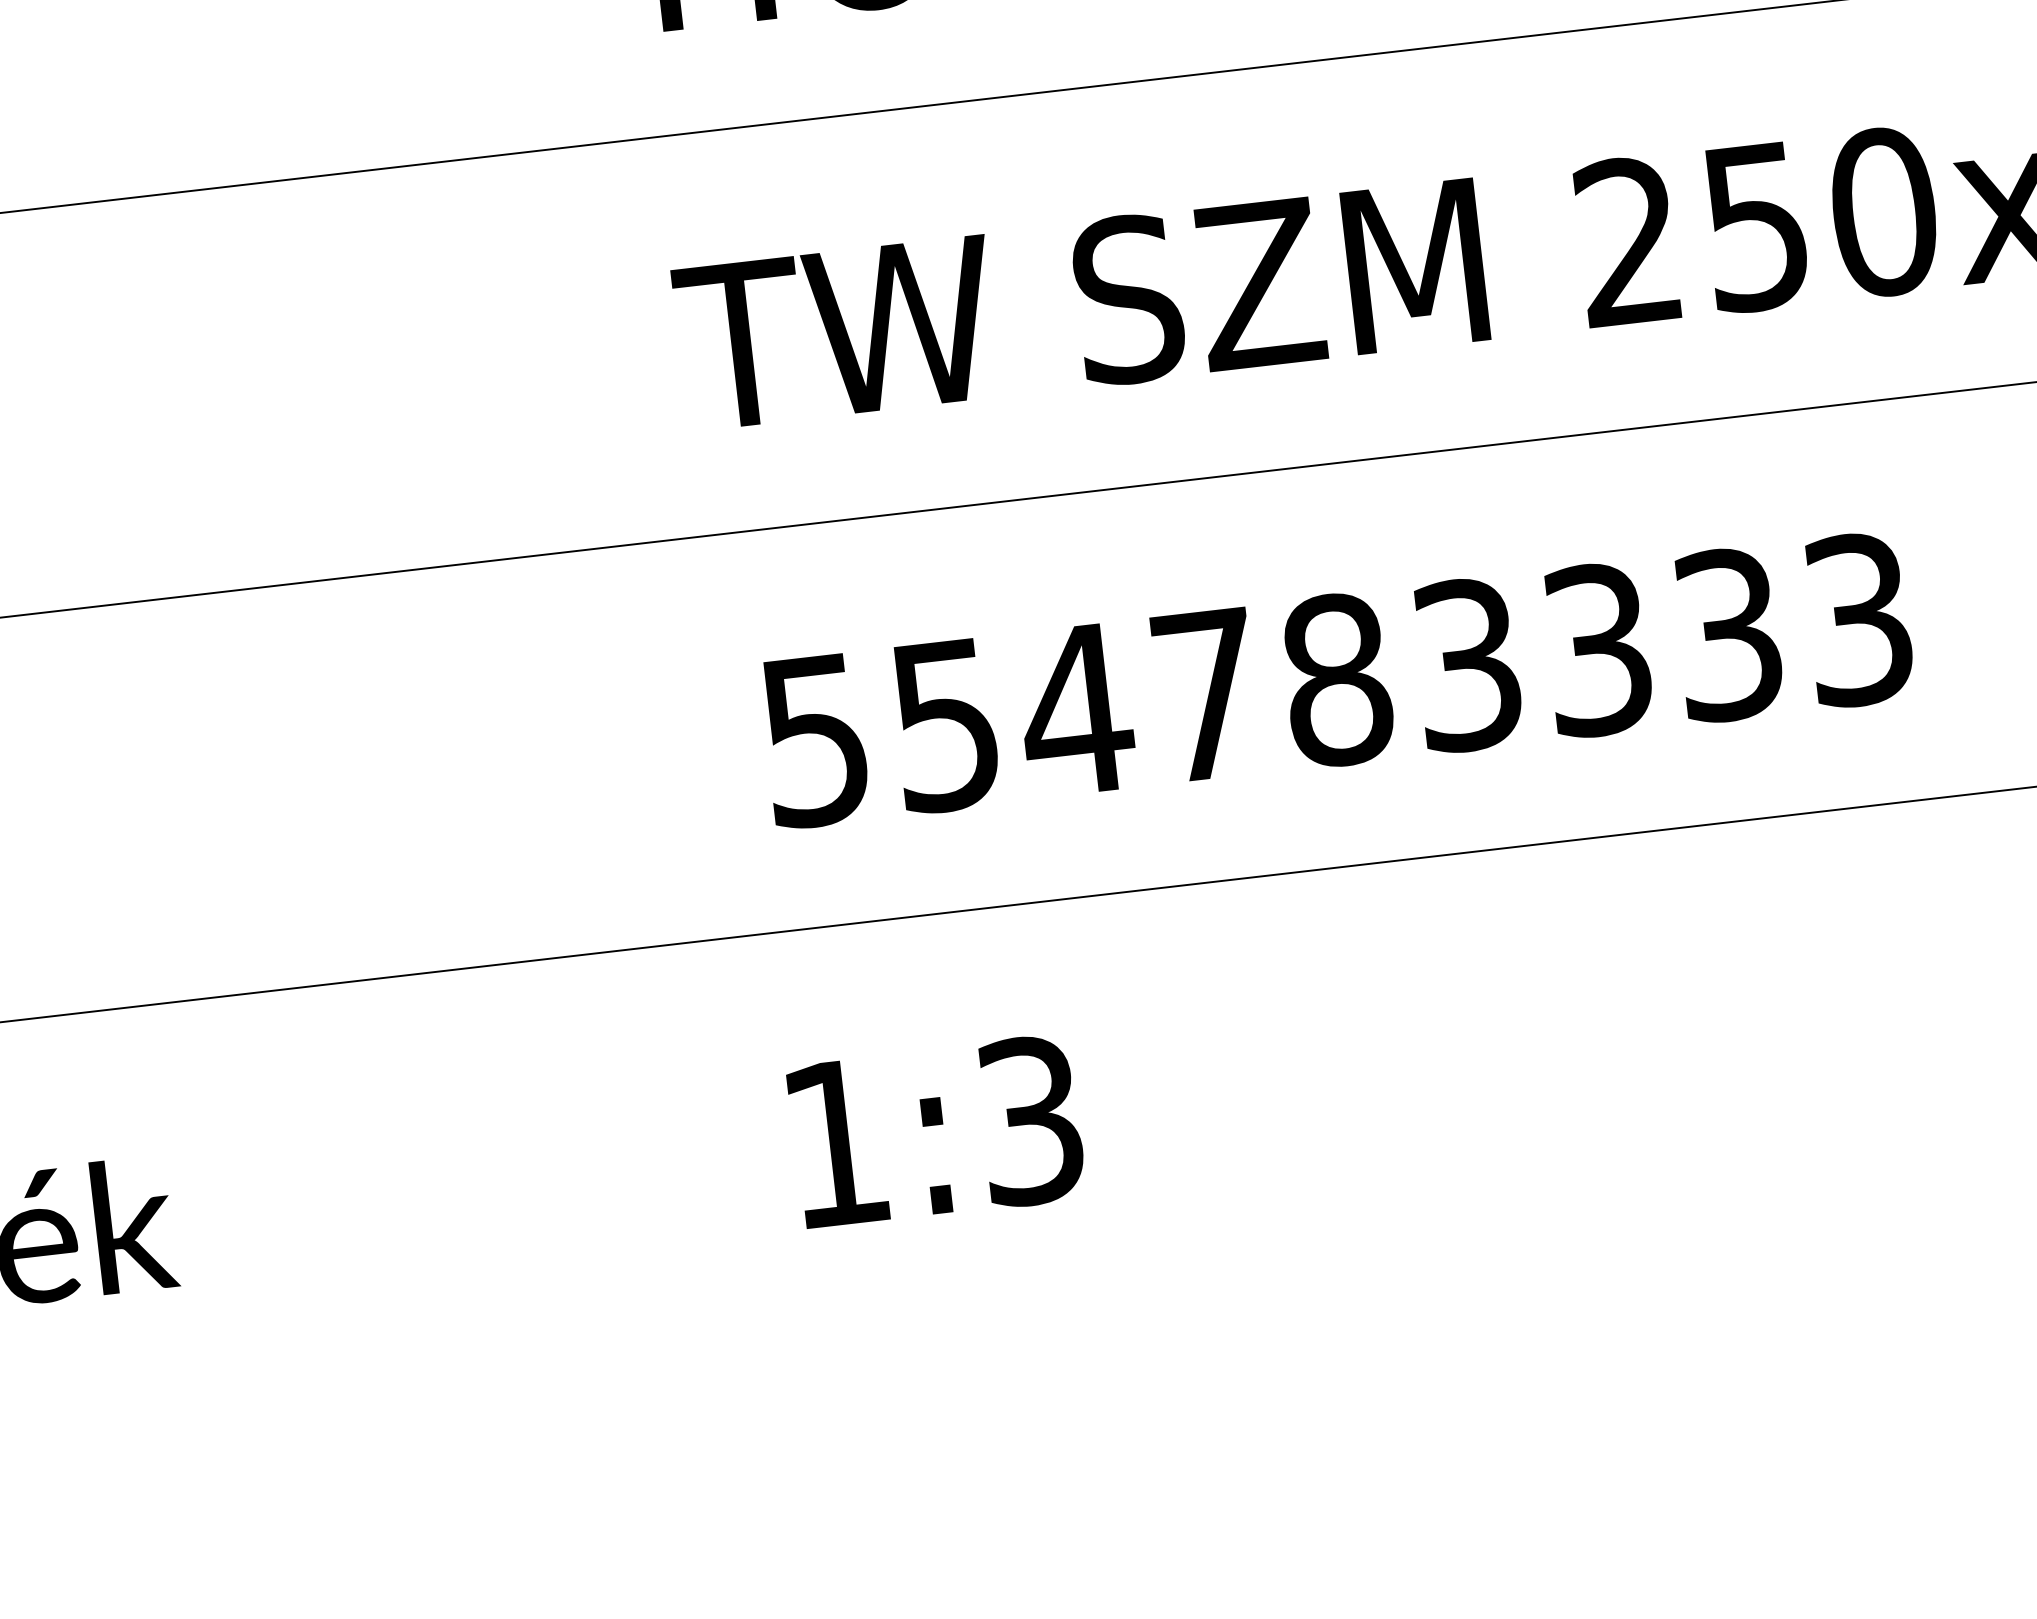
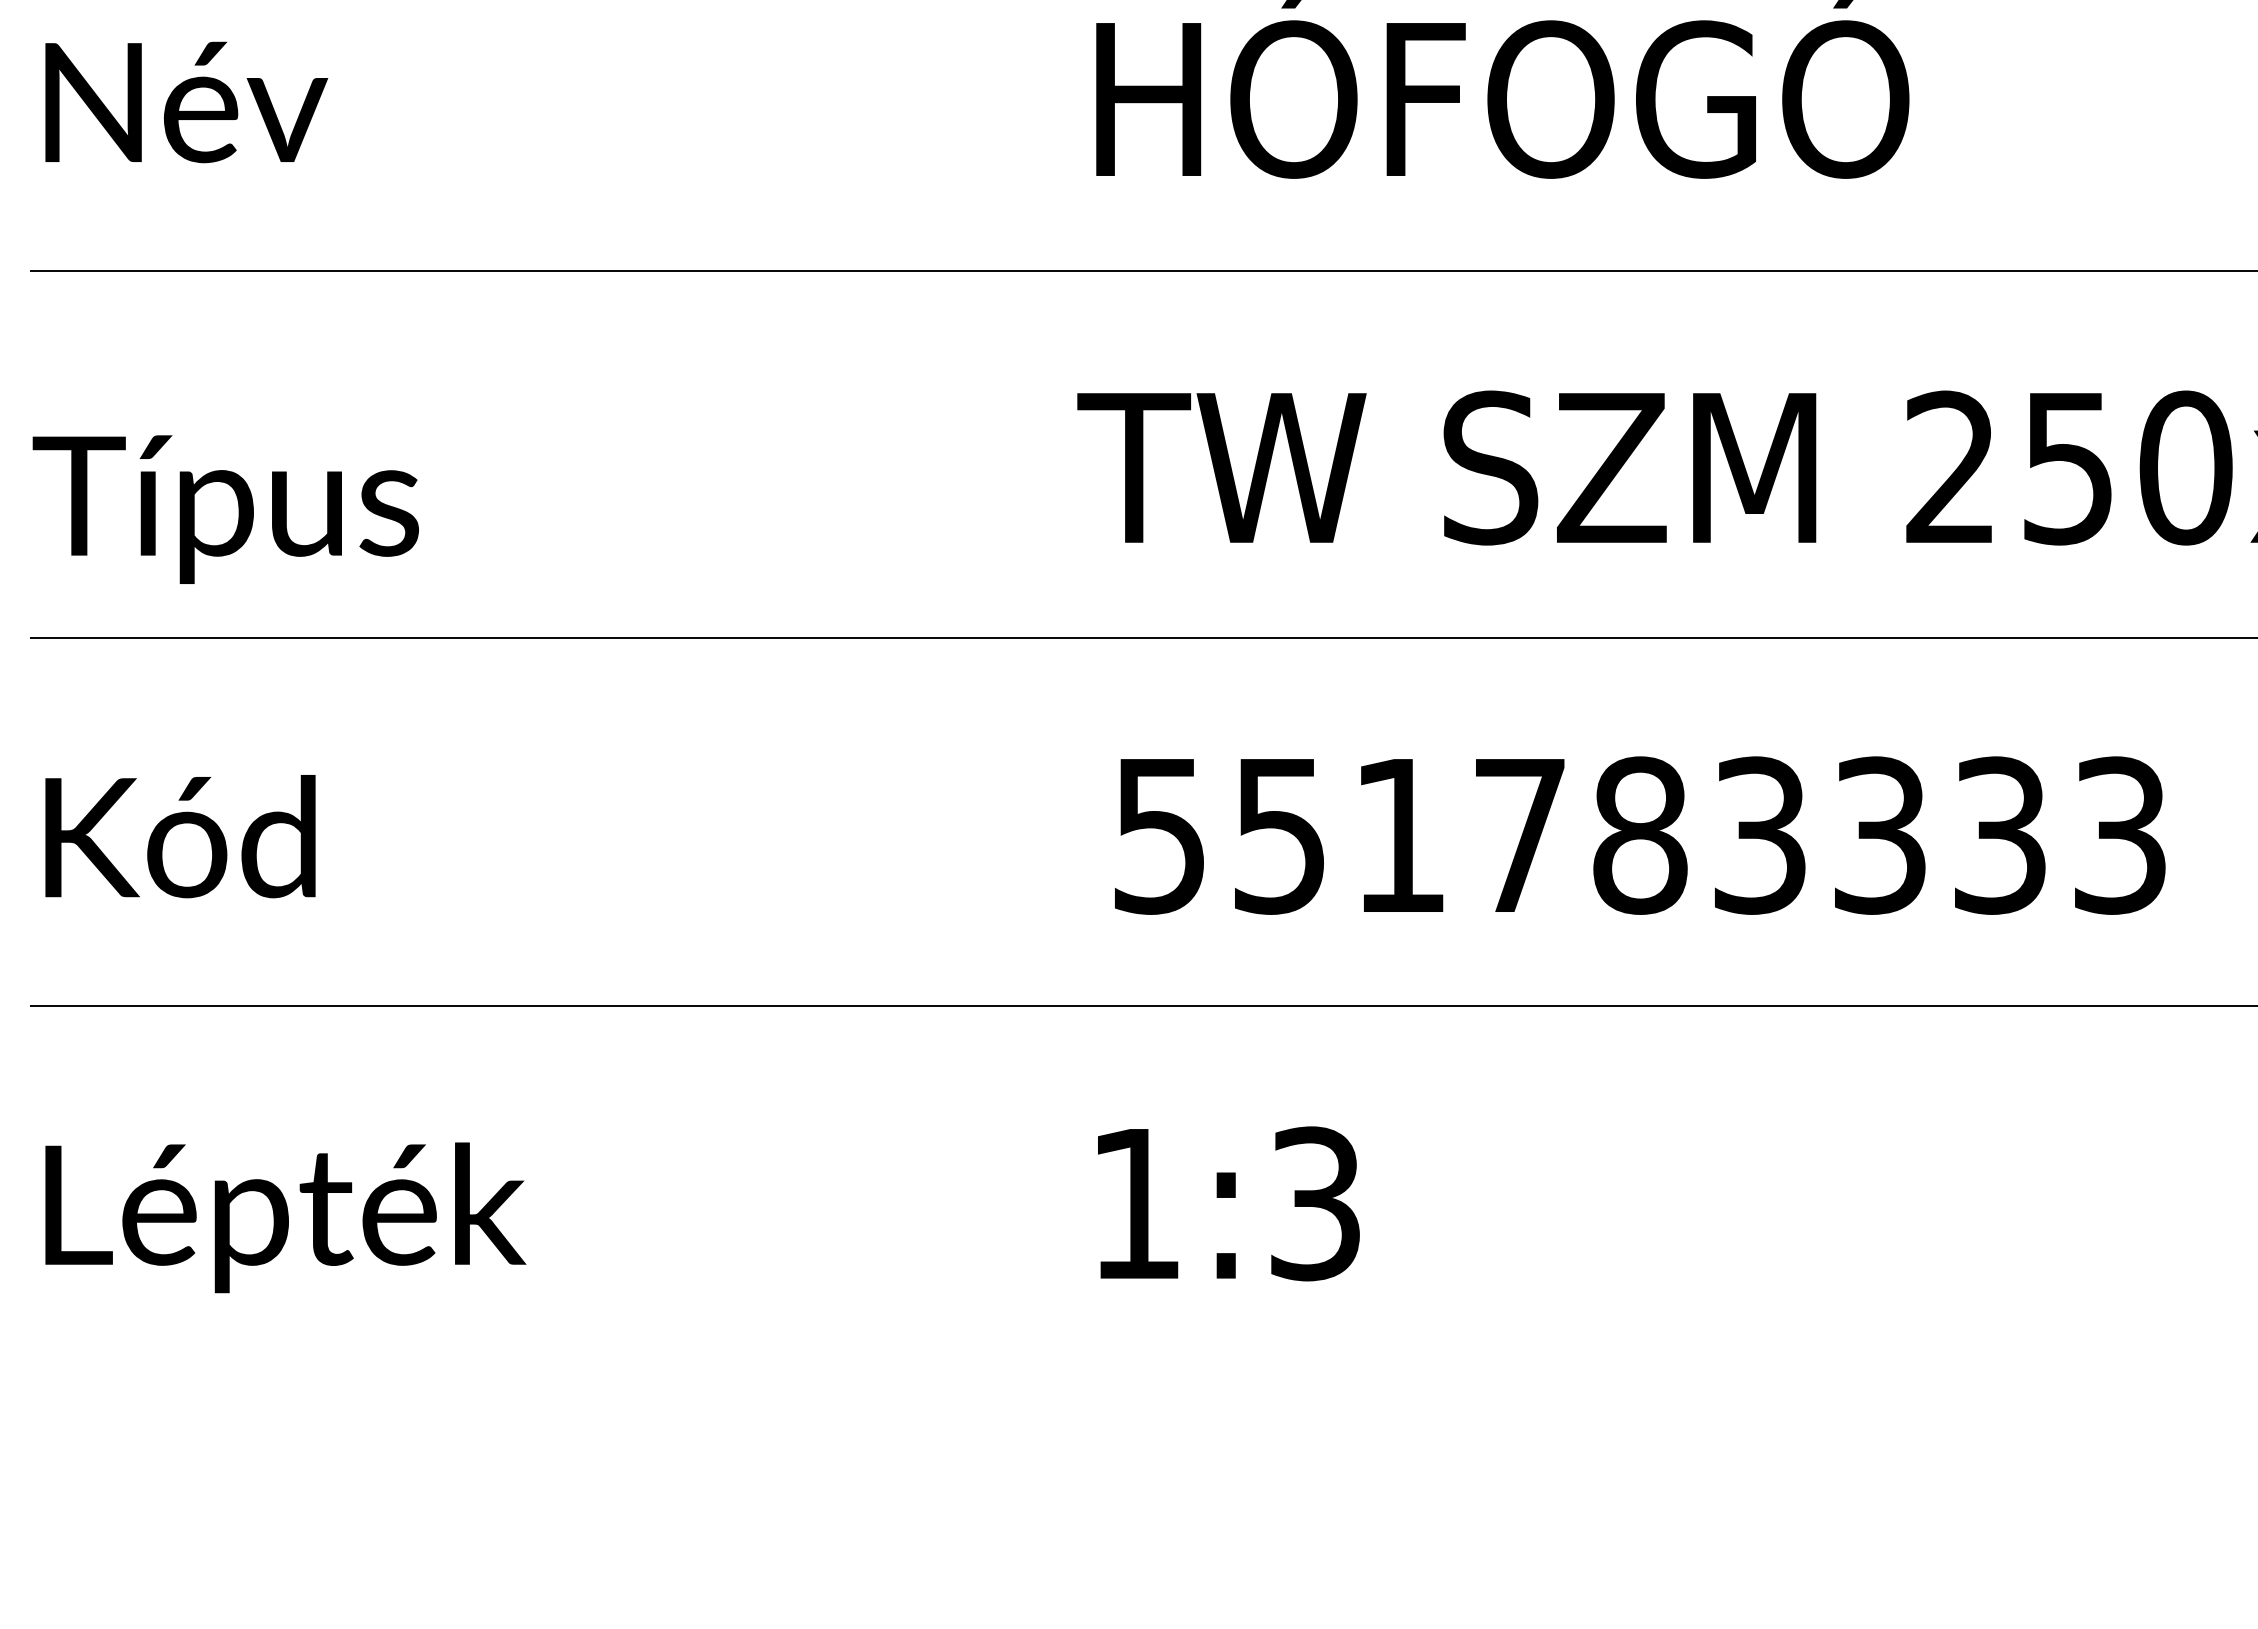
text: (1075, 710) -> (1399, 835), 554783333 -> 551783333

